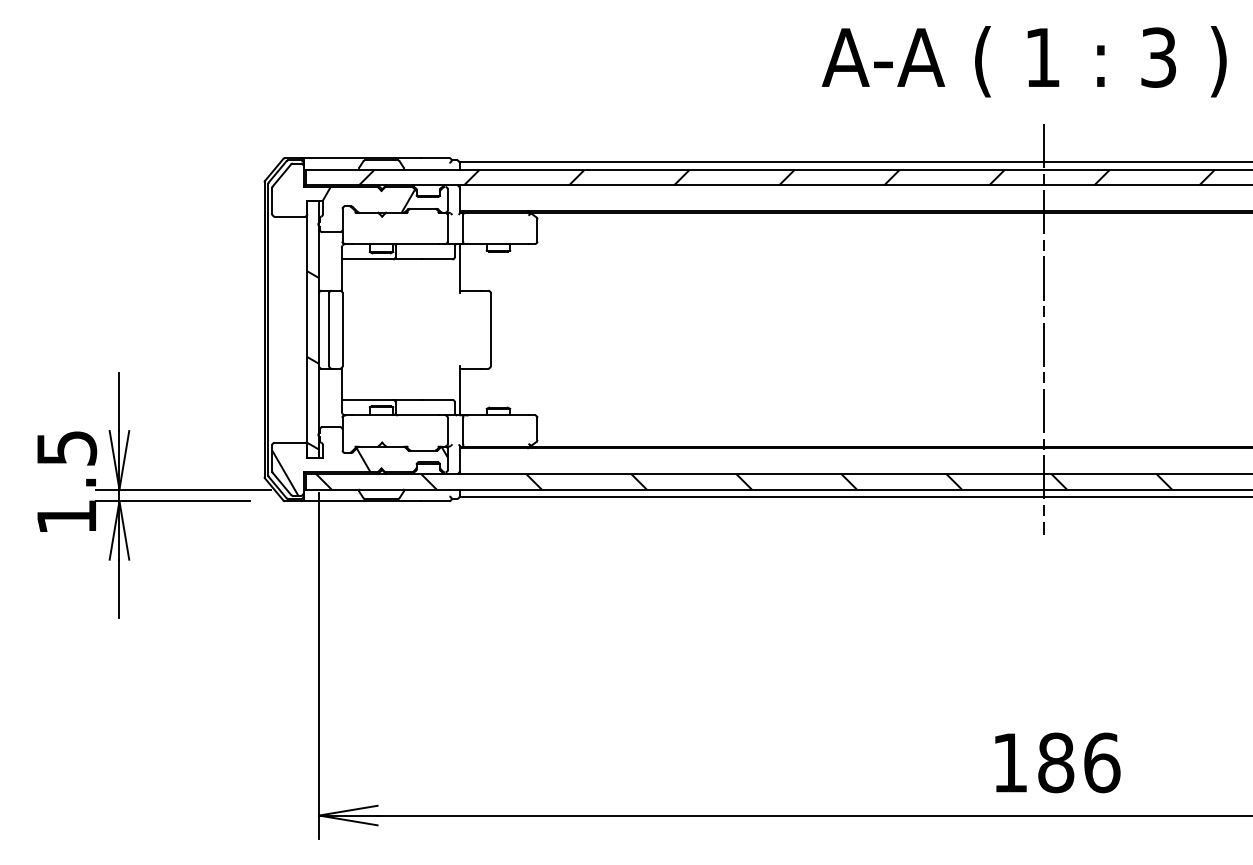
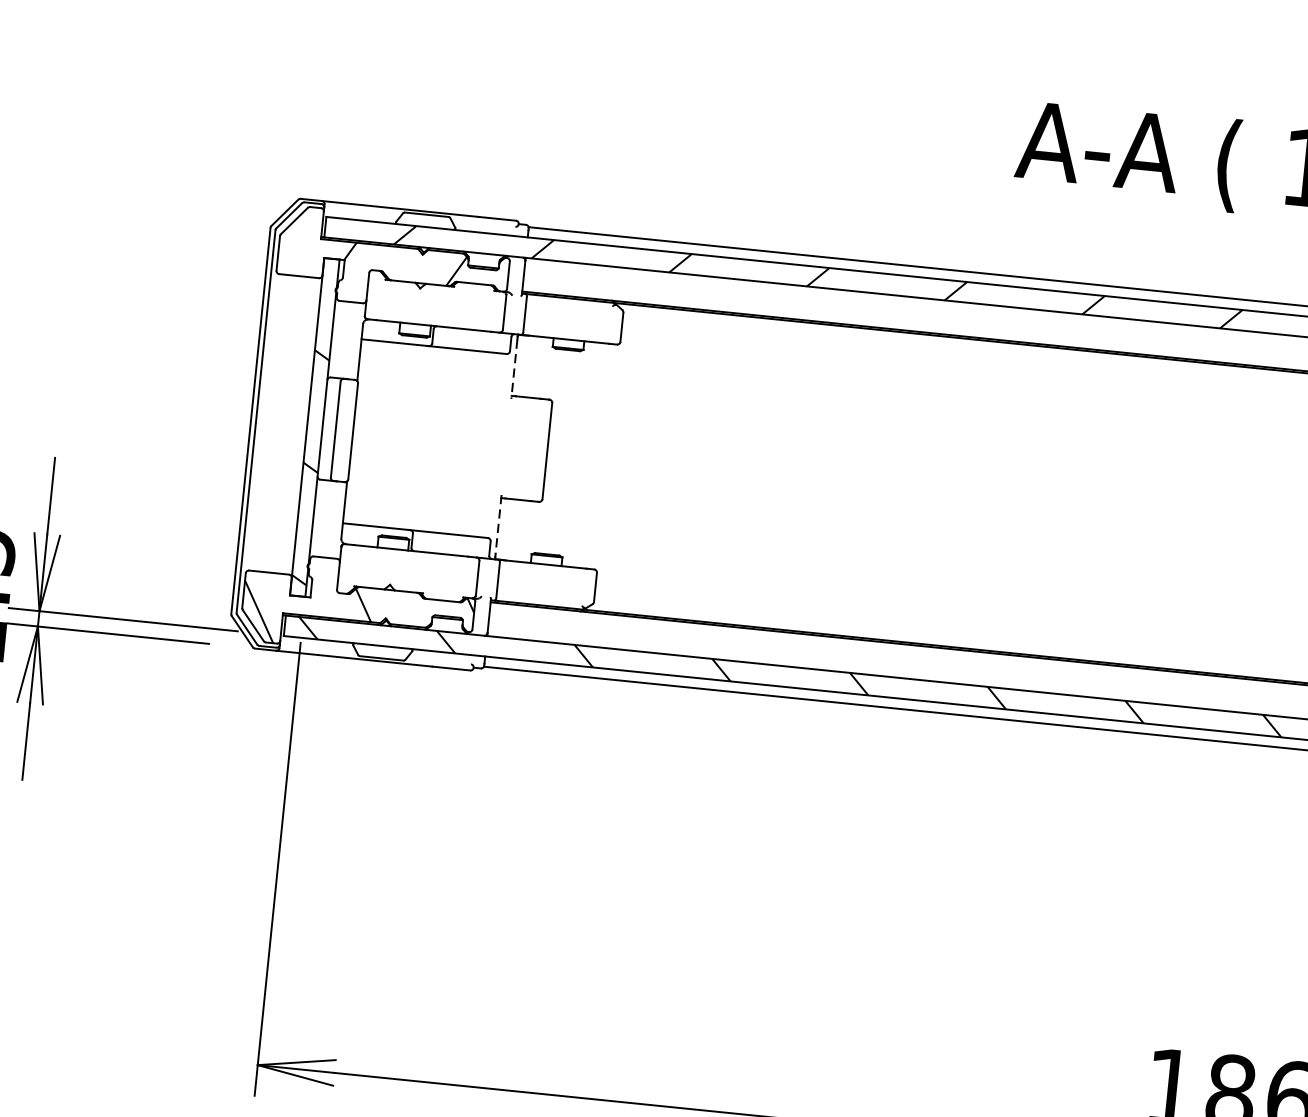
line: (459, 270) -> (514, 369), solid -> dashed
line: (1044, 329) -> (1273, 524), removed
line: (459, 388) -> (498, 524), solid -> dashed

